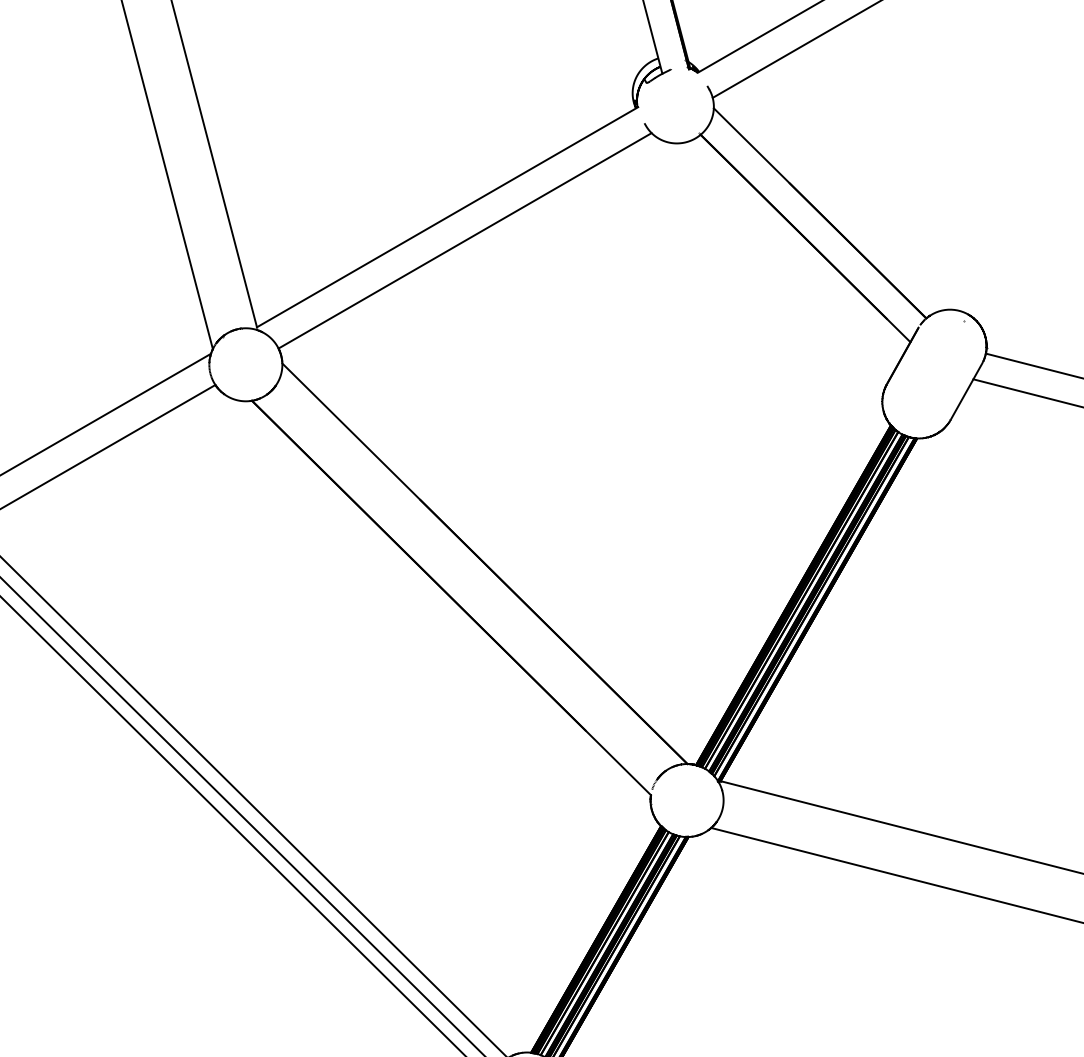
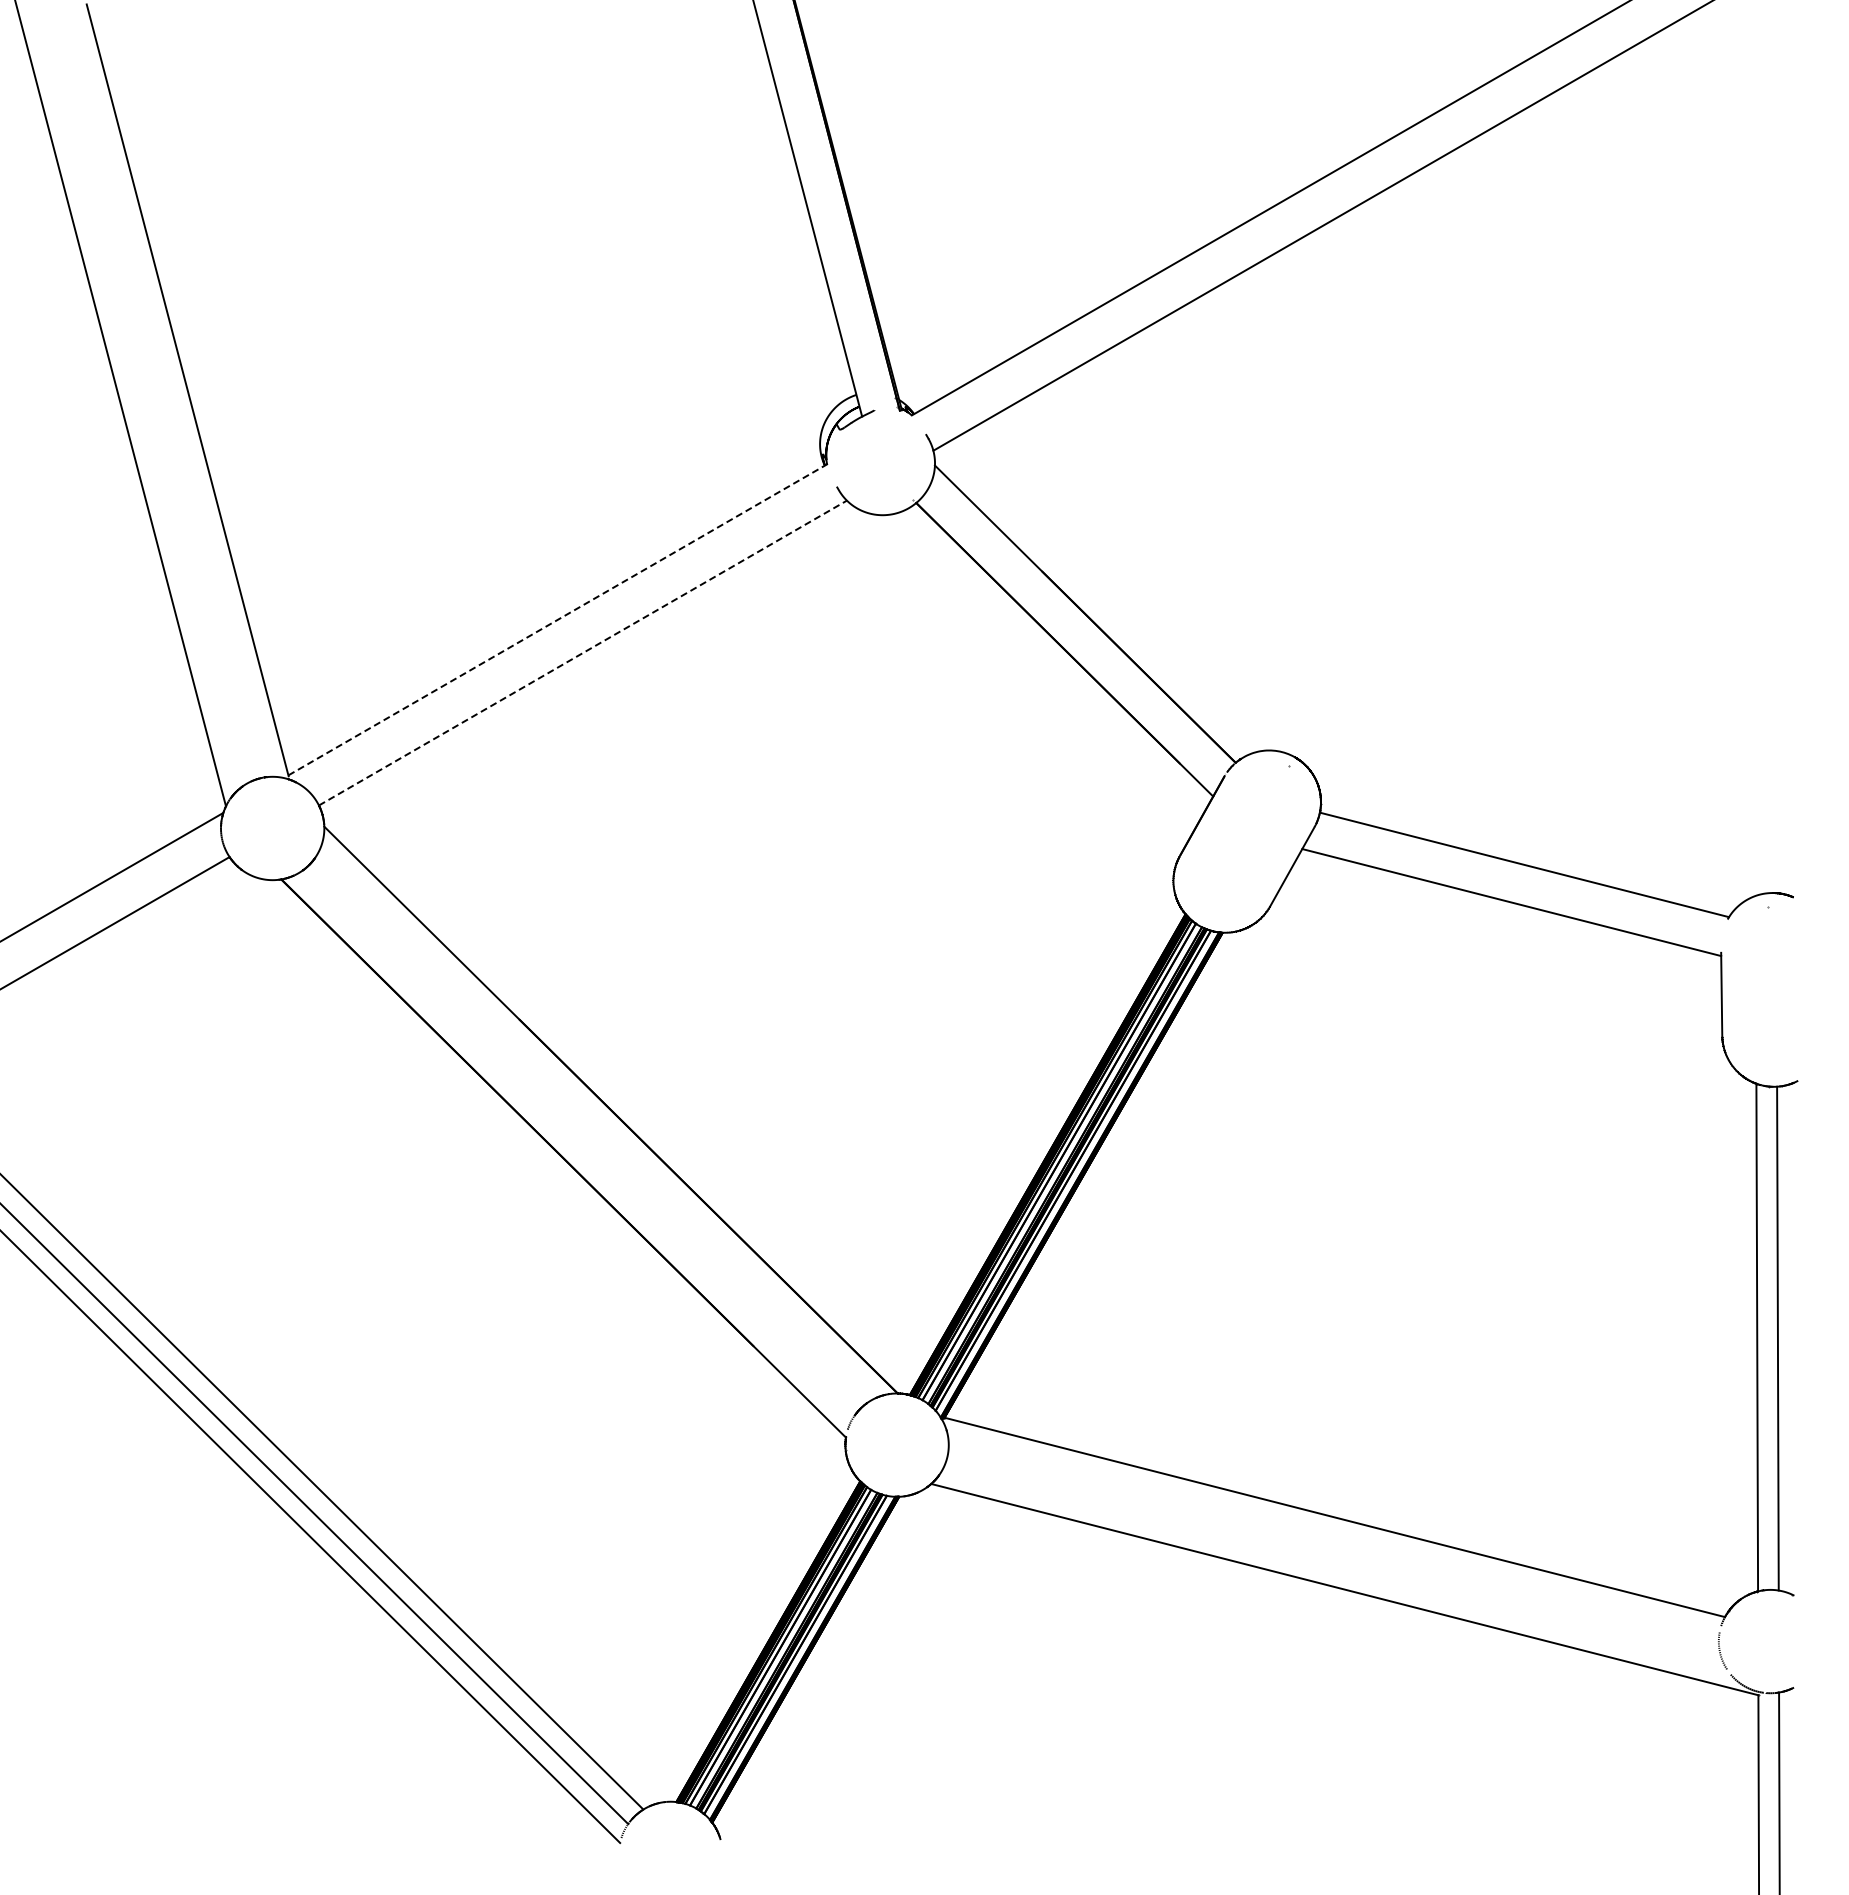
line: (447, 217) -> (558, 619), solid -> dashed
line: (464, 241) -> (582, 653), solid -> dashed

